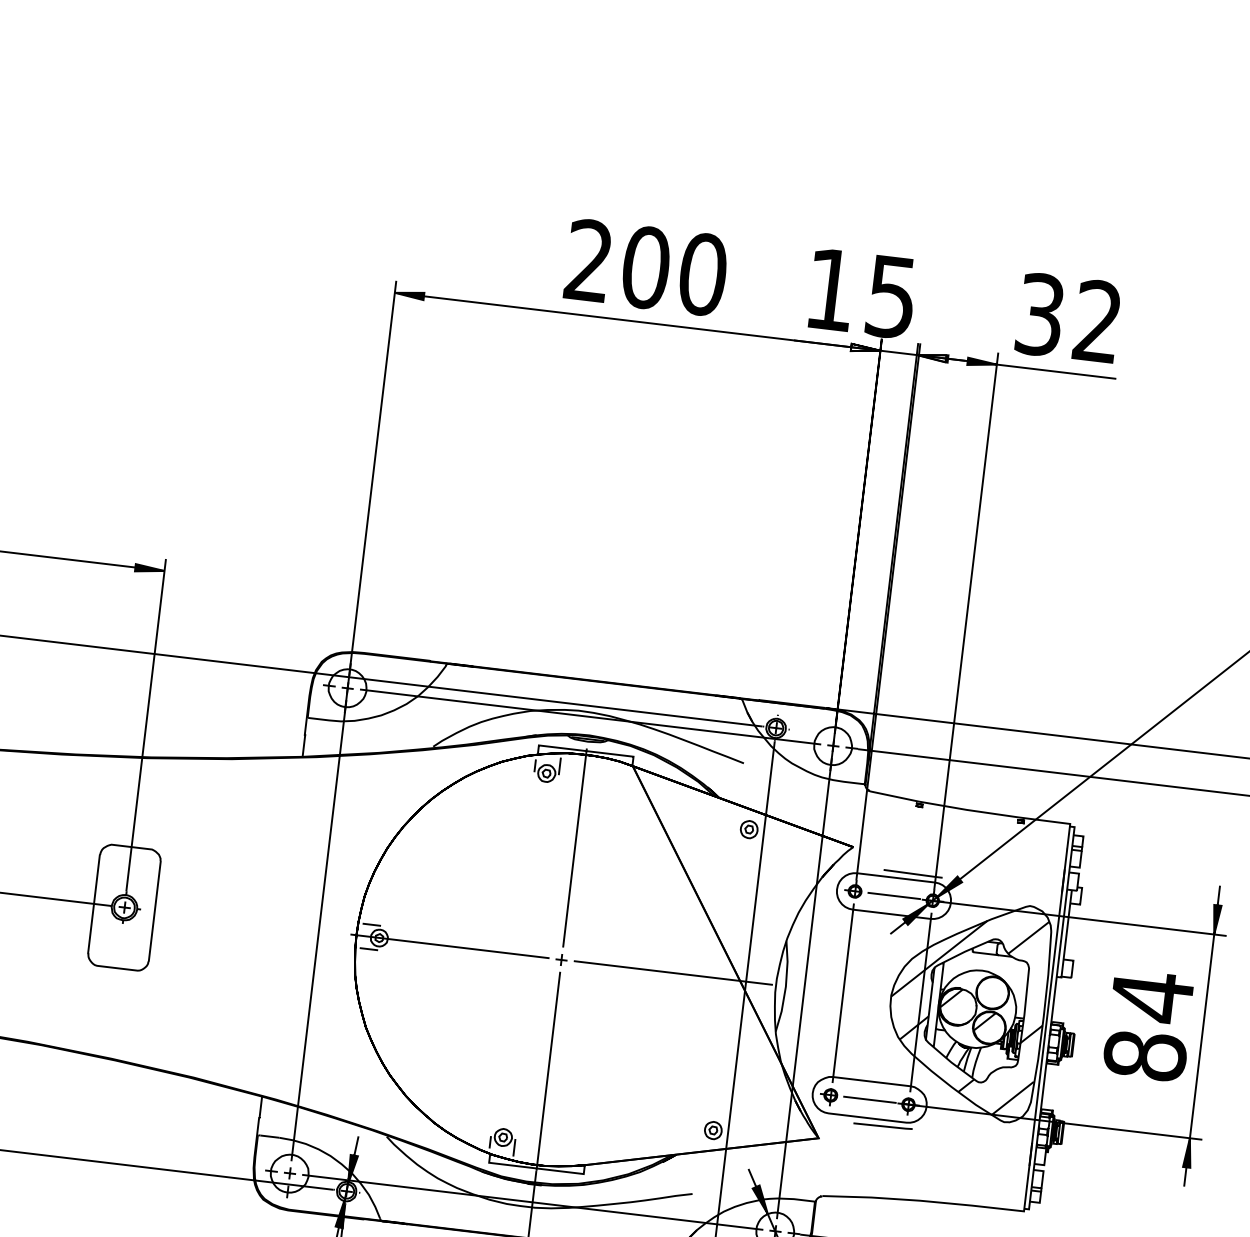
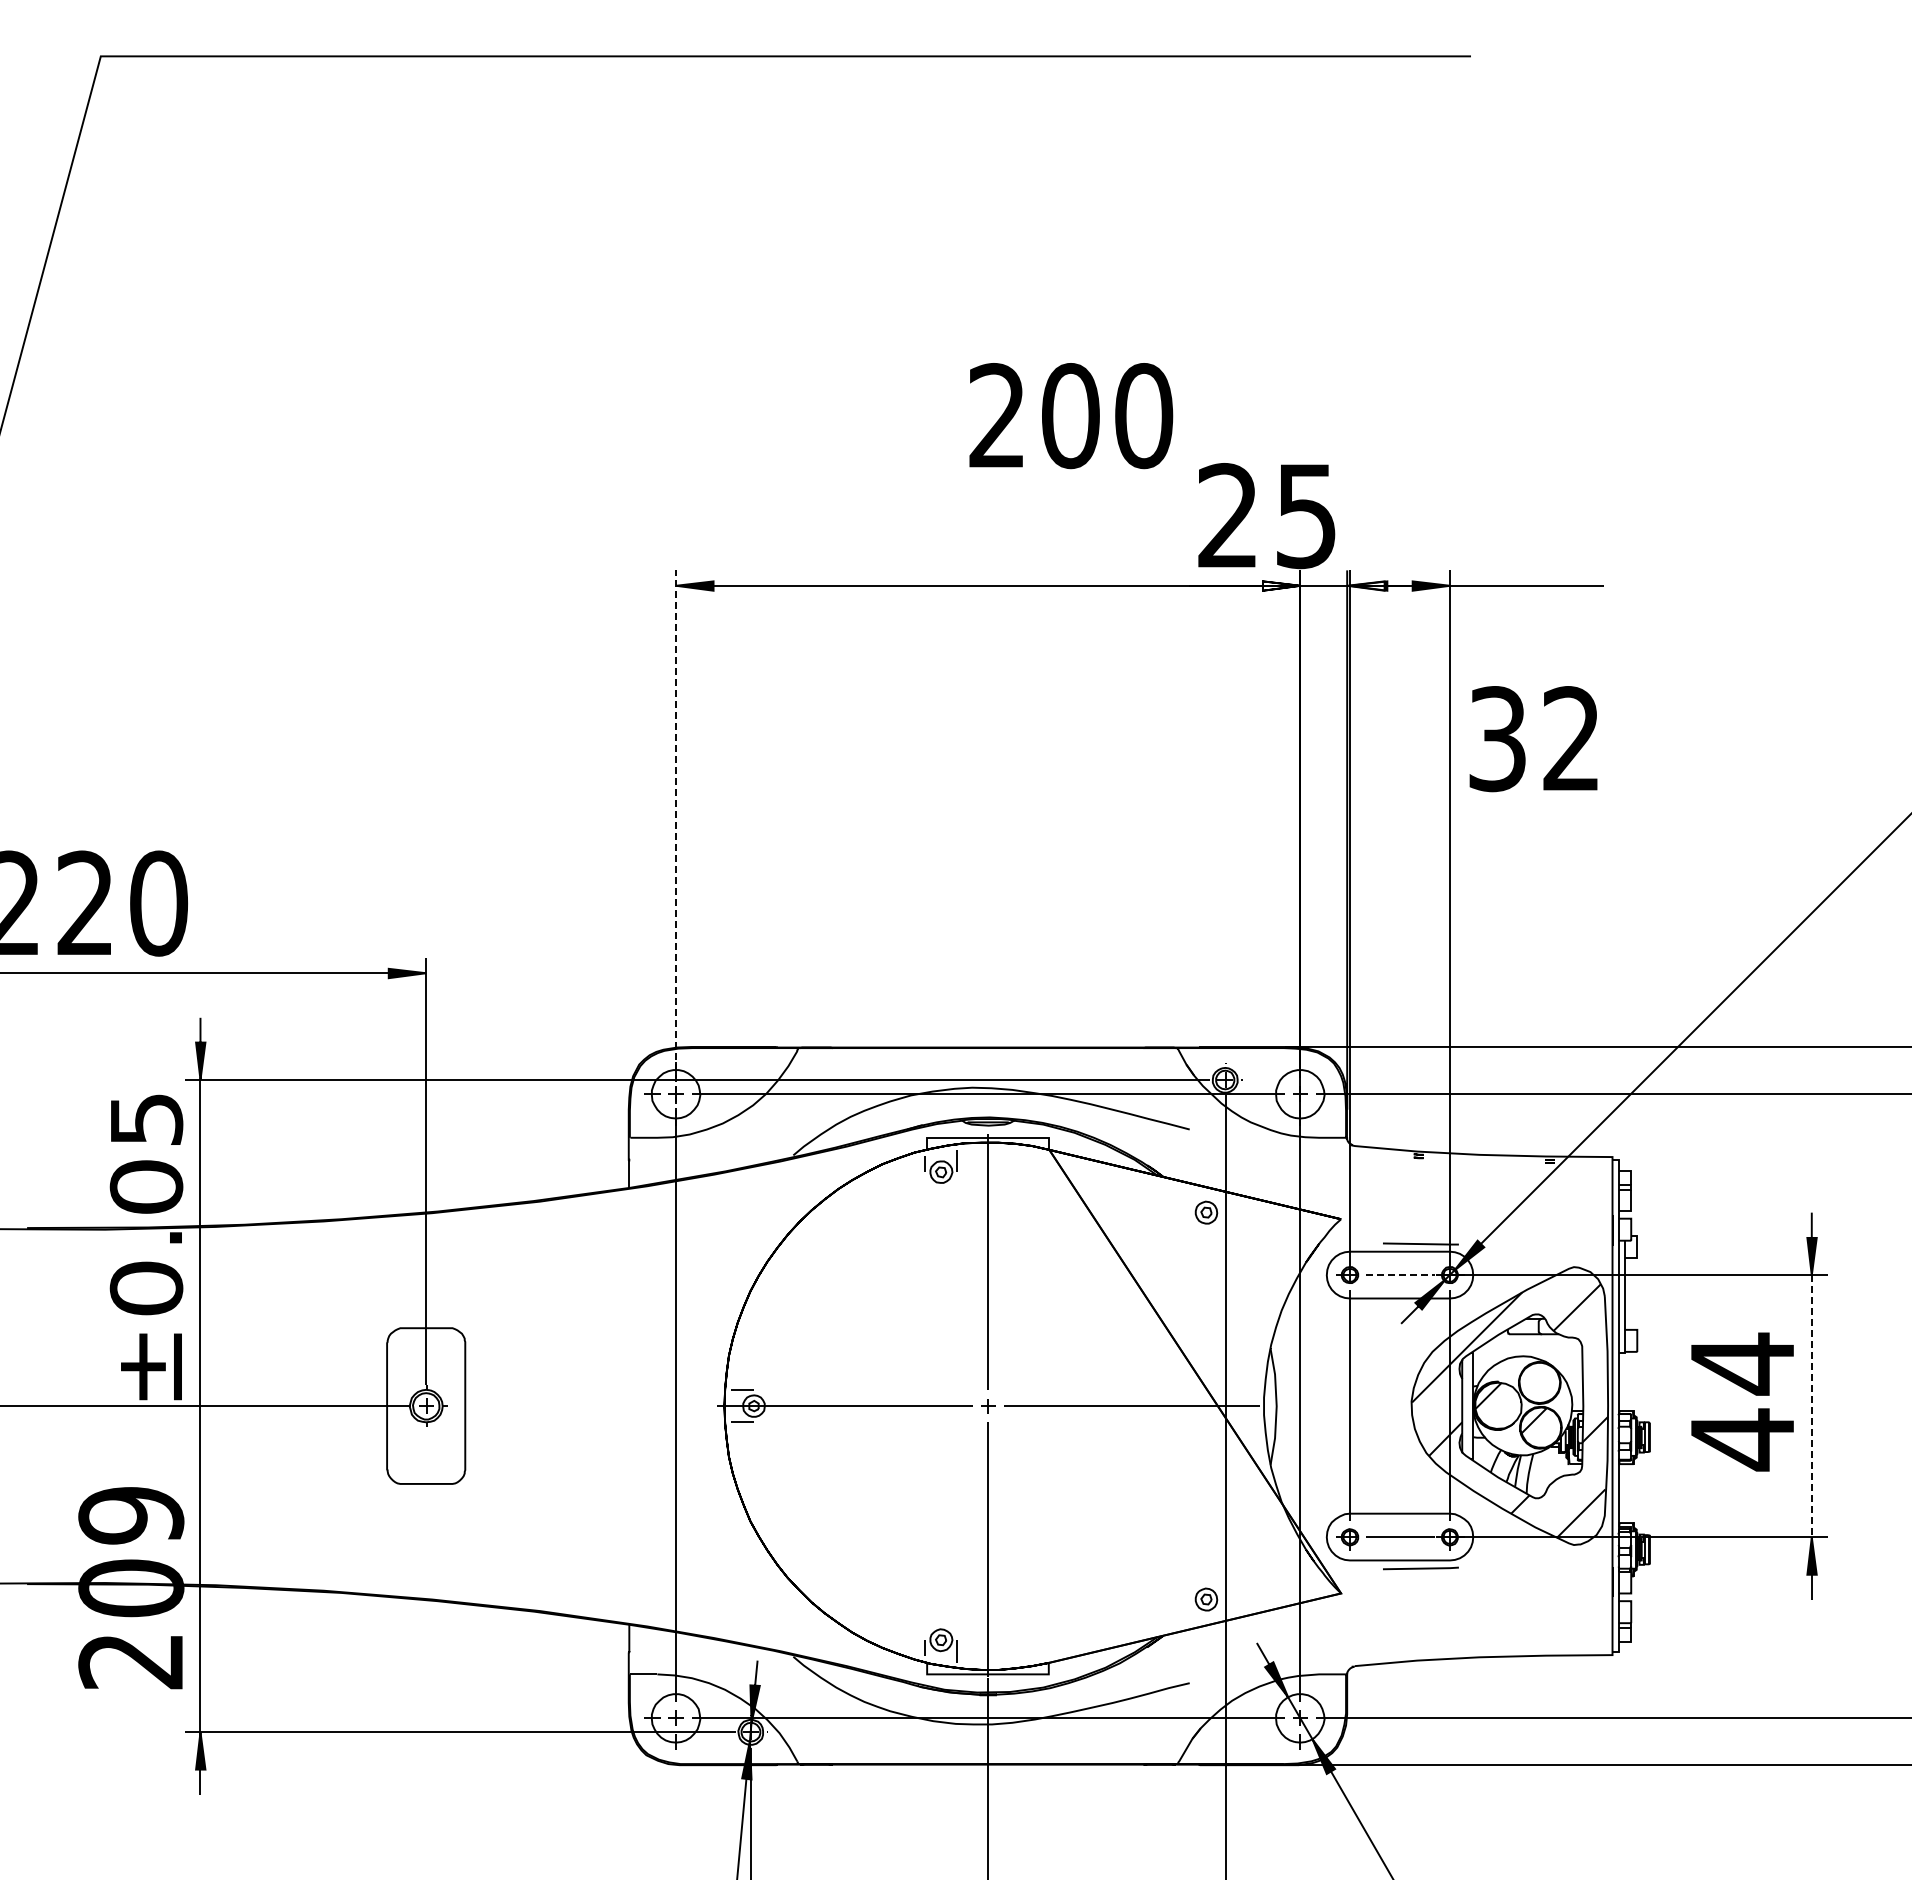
text: (646, 268) -> (1071, 416), moved
text: (830, 289) -> (1227, 515), 15 -> 25
text: (1068, 318) -> (1533, 739), moved
line: (370, 497) -> (676, 848), solid -> dashed
line: (894, 895) -> (1400, 1274), solid -> dashed
line: (1201, 1036) -> (1811, 1406), solid -> dashed
text: (1145, 1055) -> (1742, 1439), 84 -> 44

